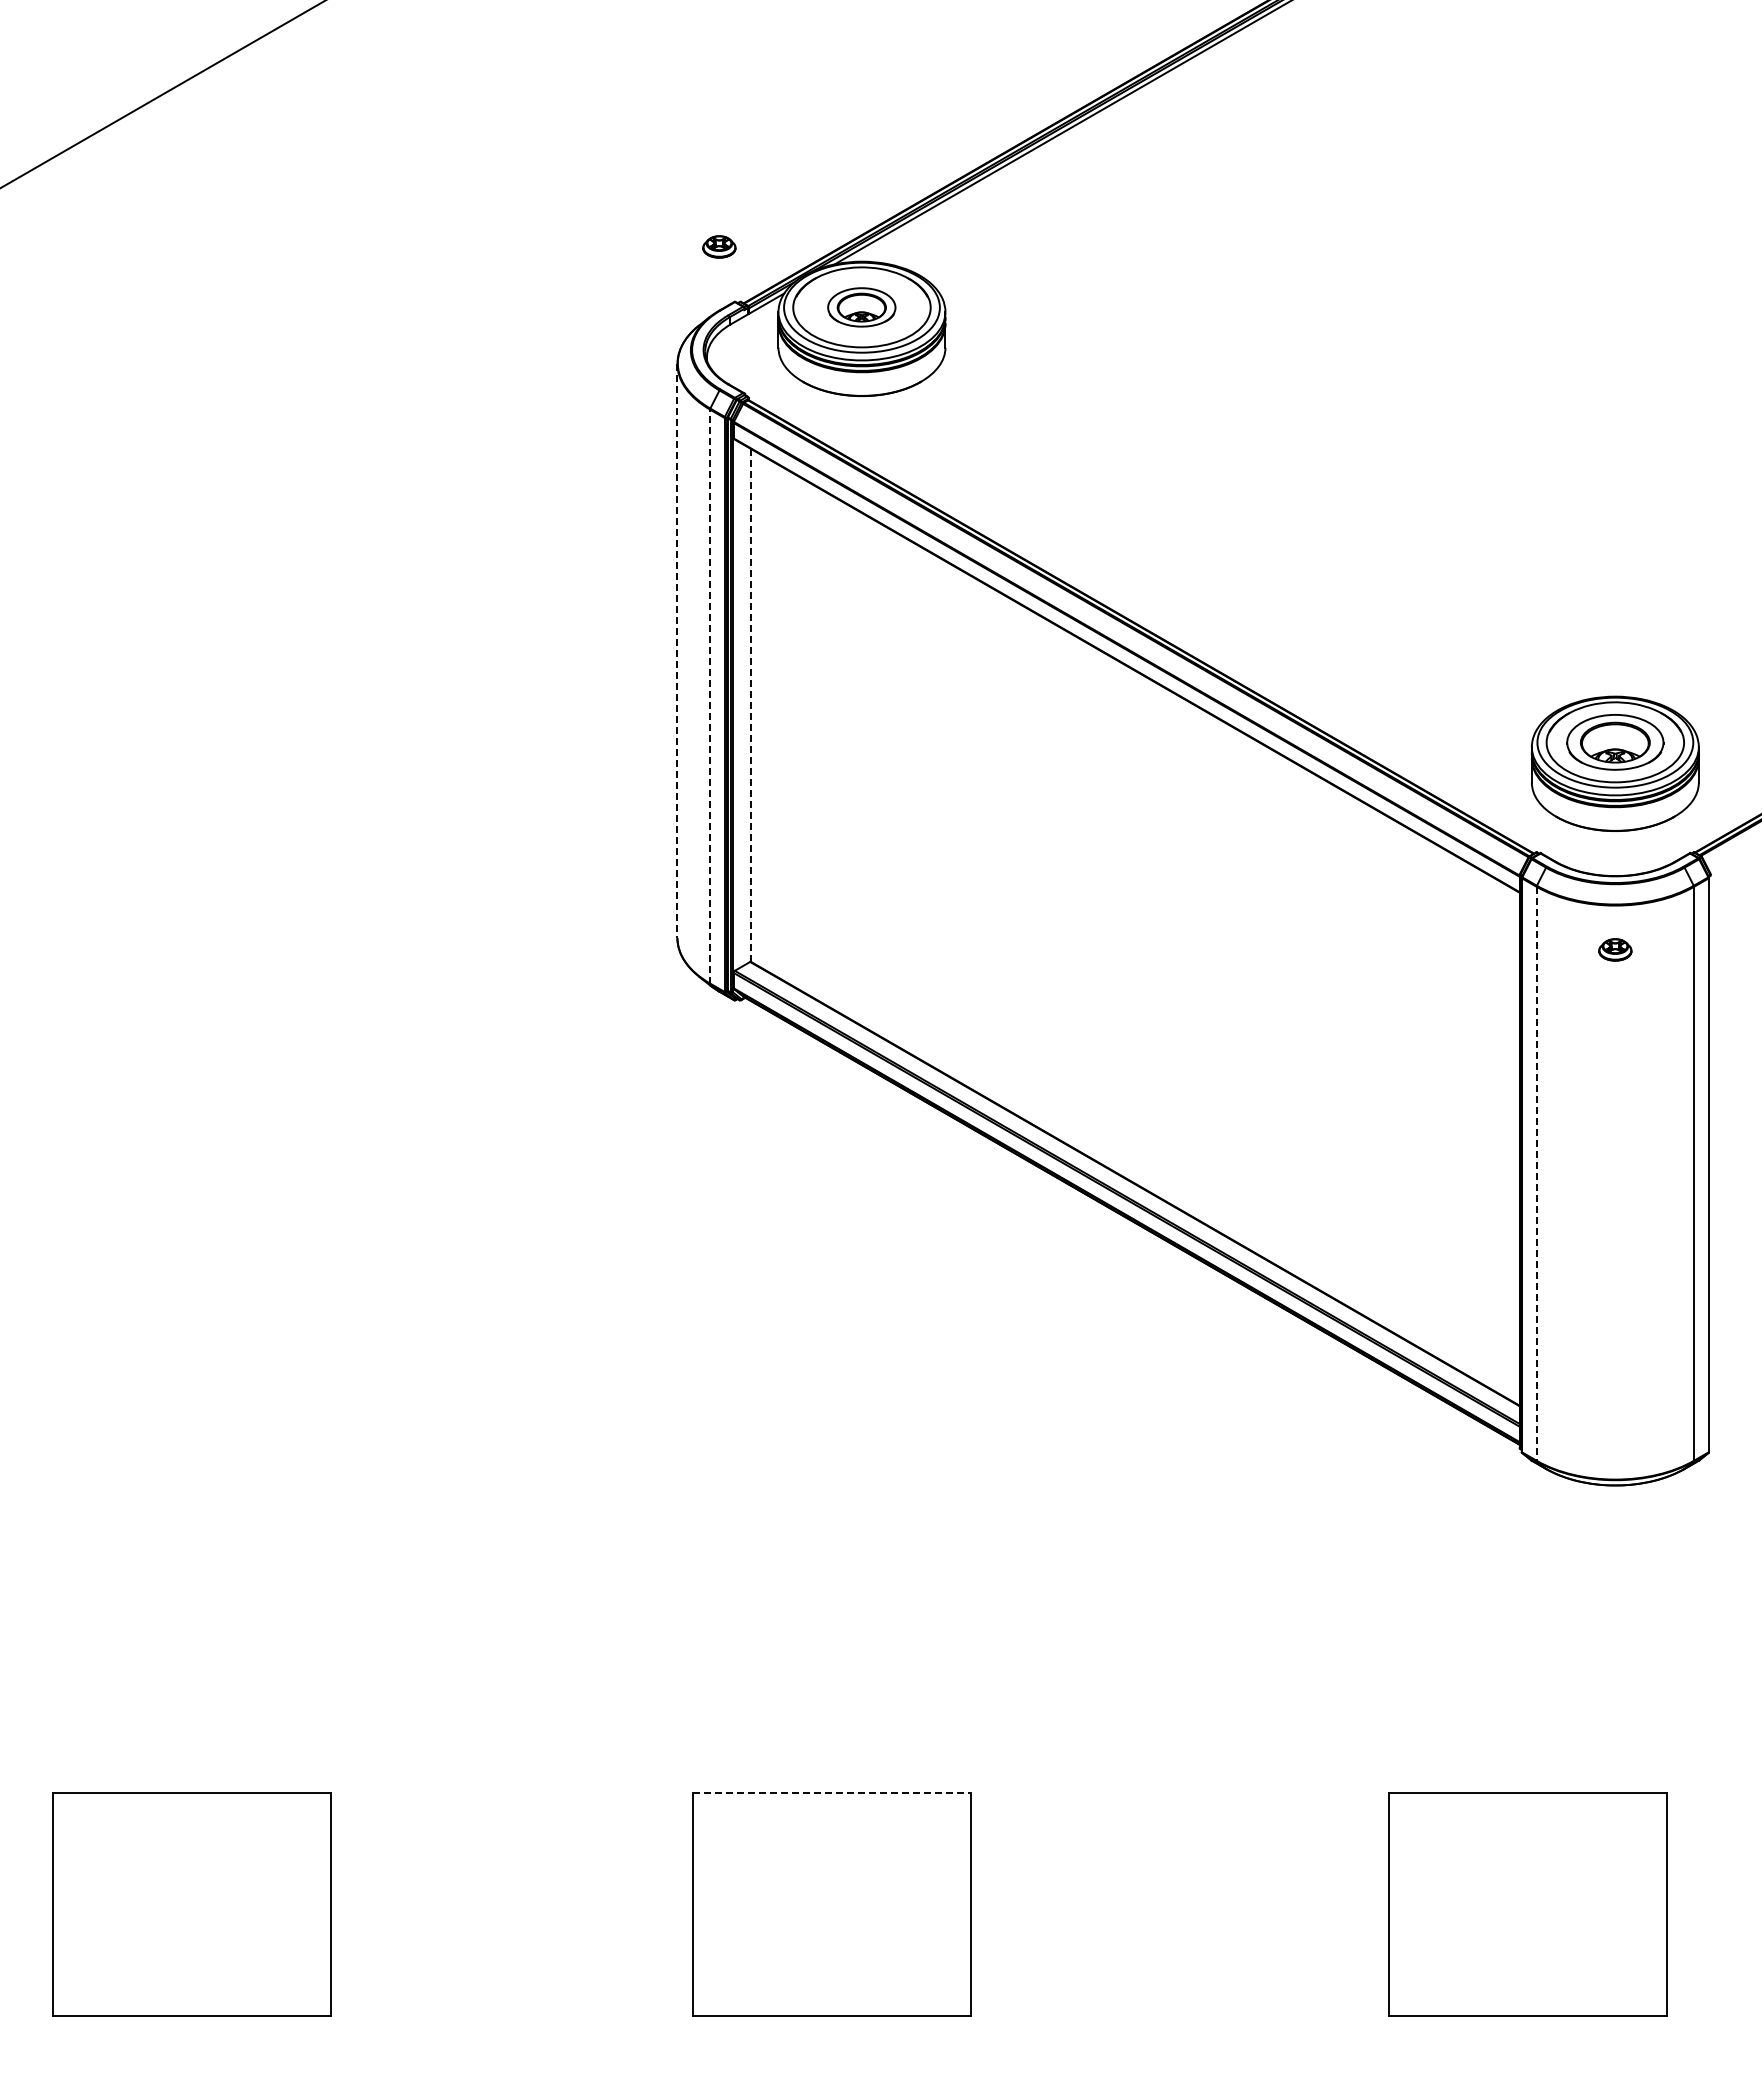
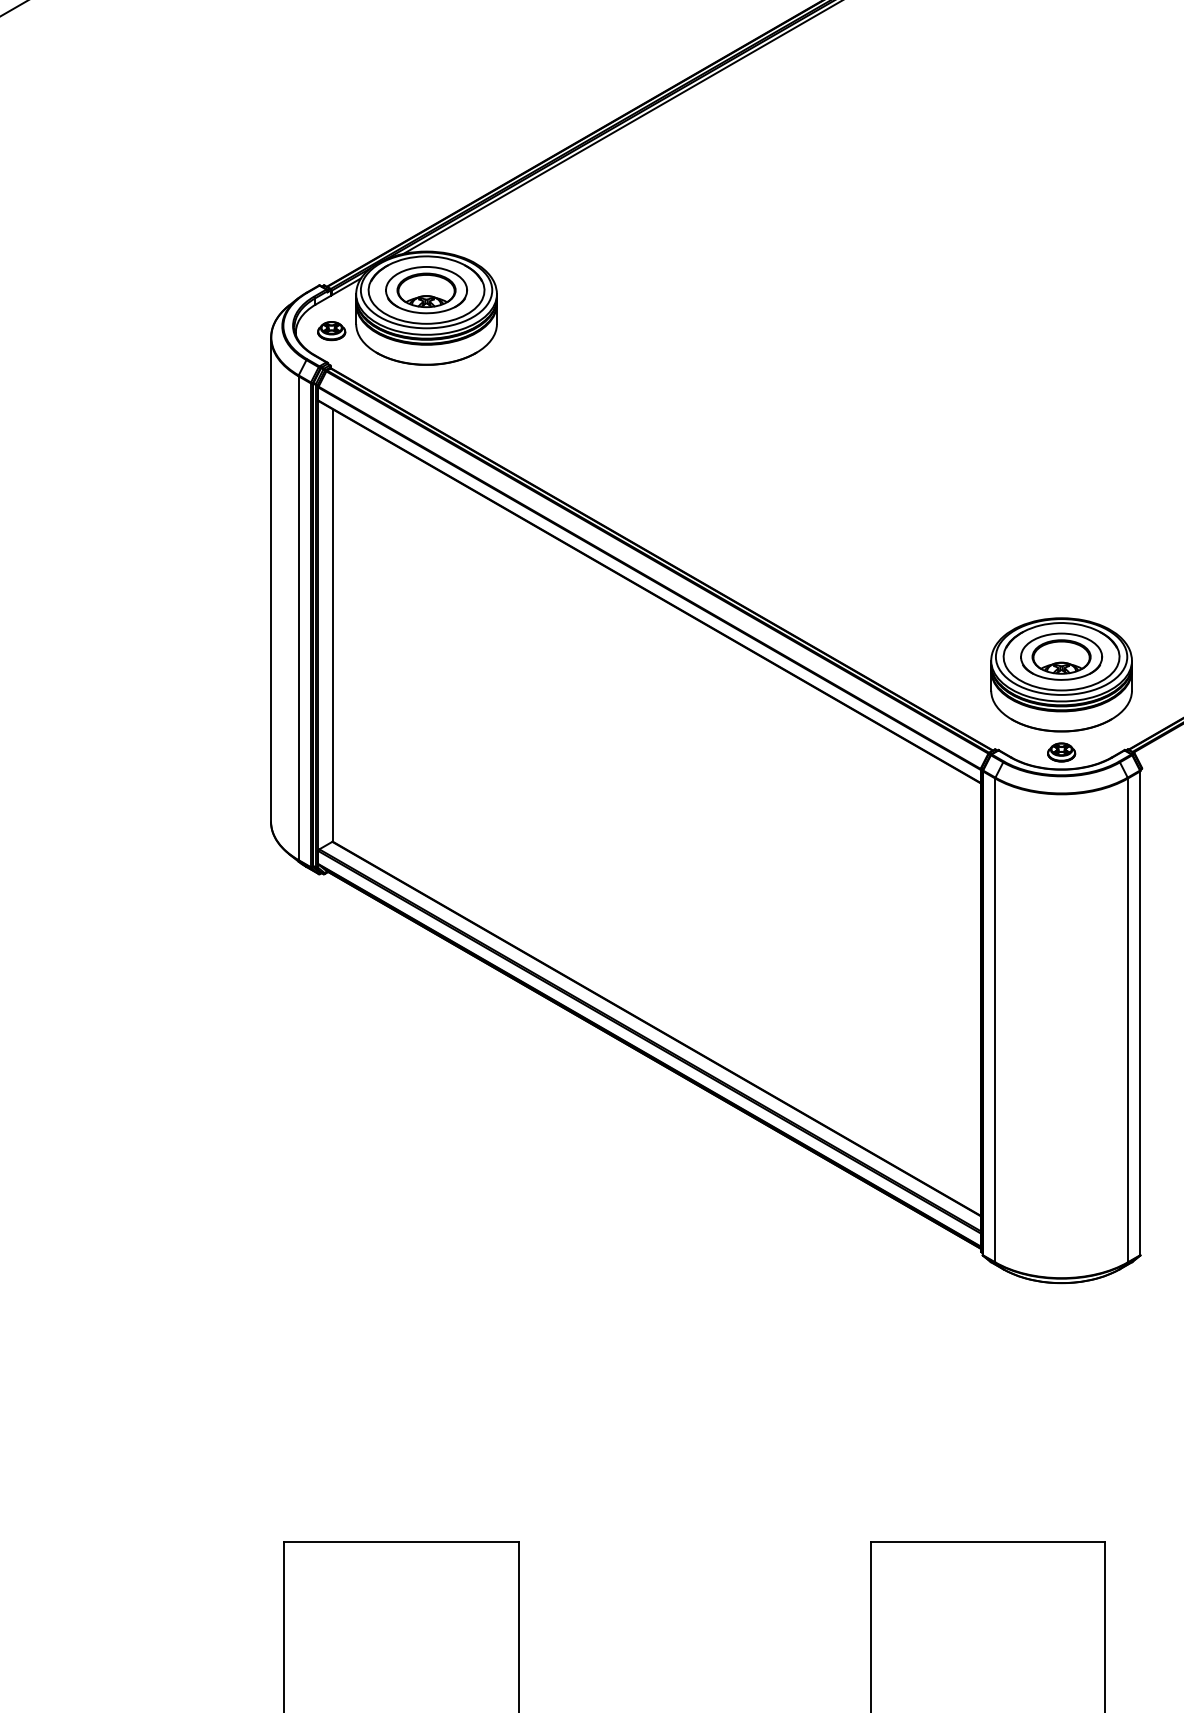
part: (719, 246) -> (331, 330), moved
part: (861, 307) -> (426, 290), size x1.43
line: (677, 651) -> (271, 580), dashed -> solid
line: (710, 696) -> (298, 618), dashed -> solid
line: (751, 705) -> (333, 625), dashed -> solid
part: (1615, 949) -> (1061, 752), moved
line: (1536, 1173) -> (995, 1020), dashed -> solid
line: (832, 1792) -> (401, 1541), dashed -> solid

